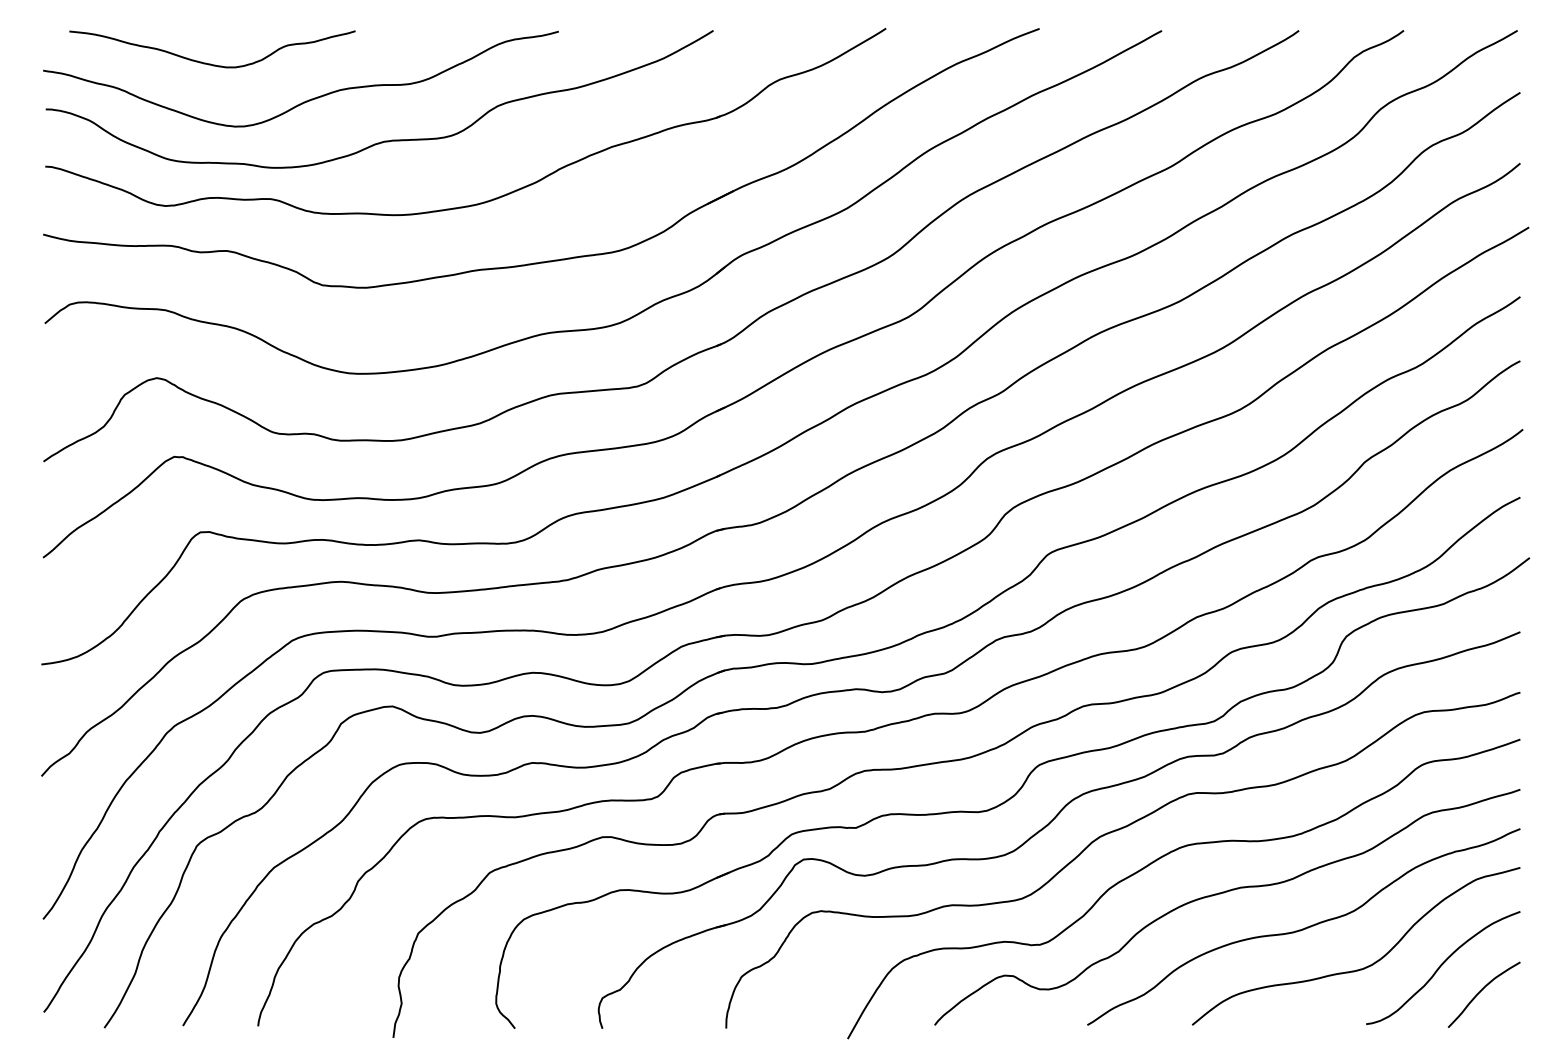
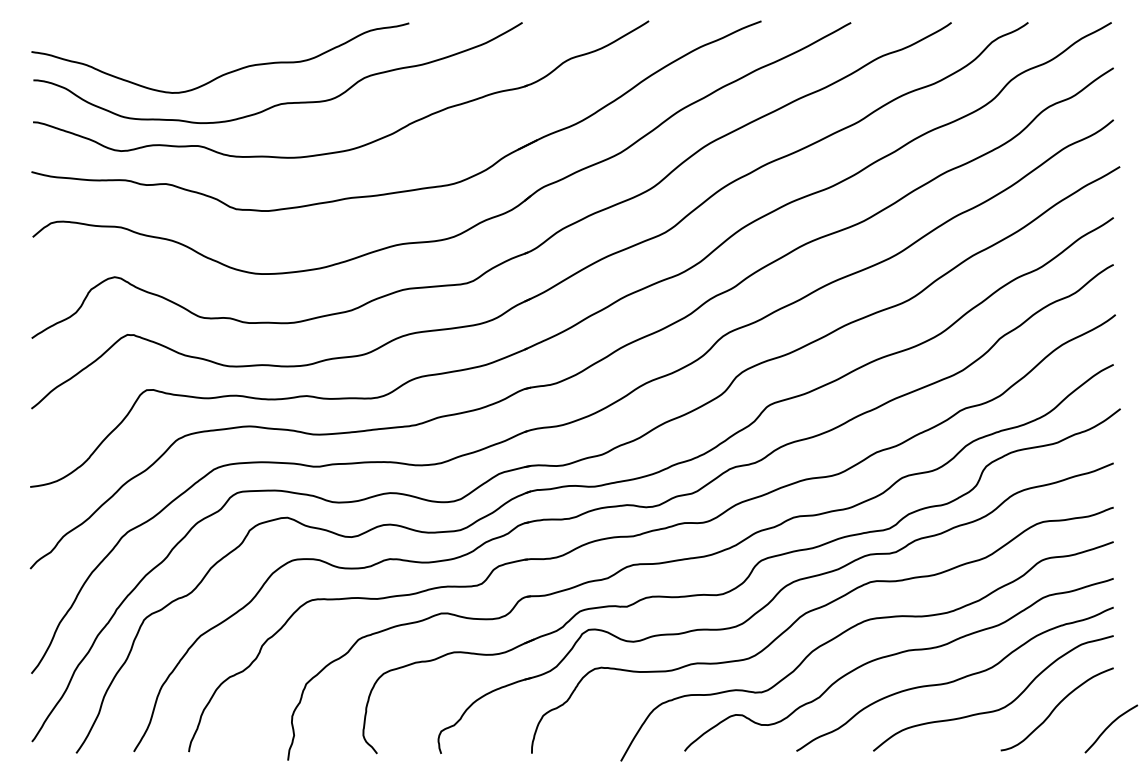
curve: (210, 63) -> (154, 46), removed
curve: (1481, 991) -> (1109, 726), moved

